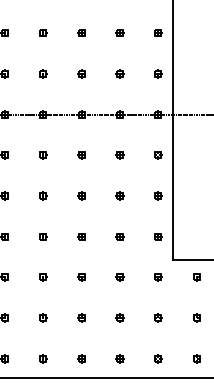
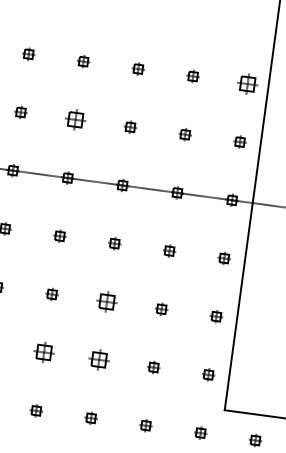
part: (158, 32) -> (248, 82), size x1.6
part: (43, 73) -> (76, 119), size x1.6
part: (81, 195) -> (106, 301), size x1.6
part: (43, 236) -> (44, 352), size x1.6
part: (81, 236) -> (98, 359), size x1.6

